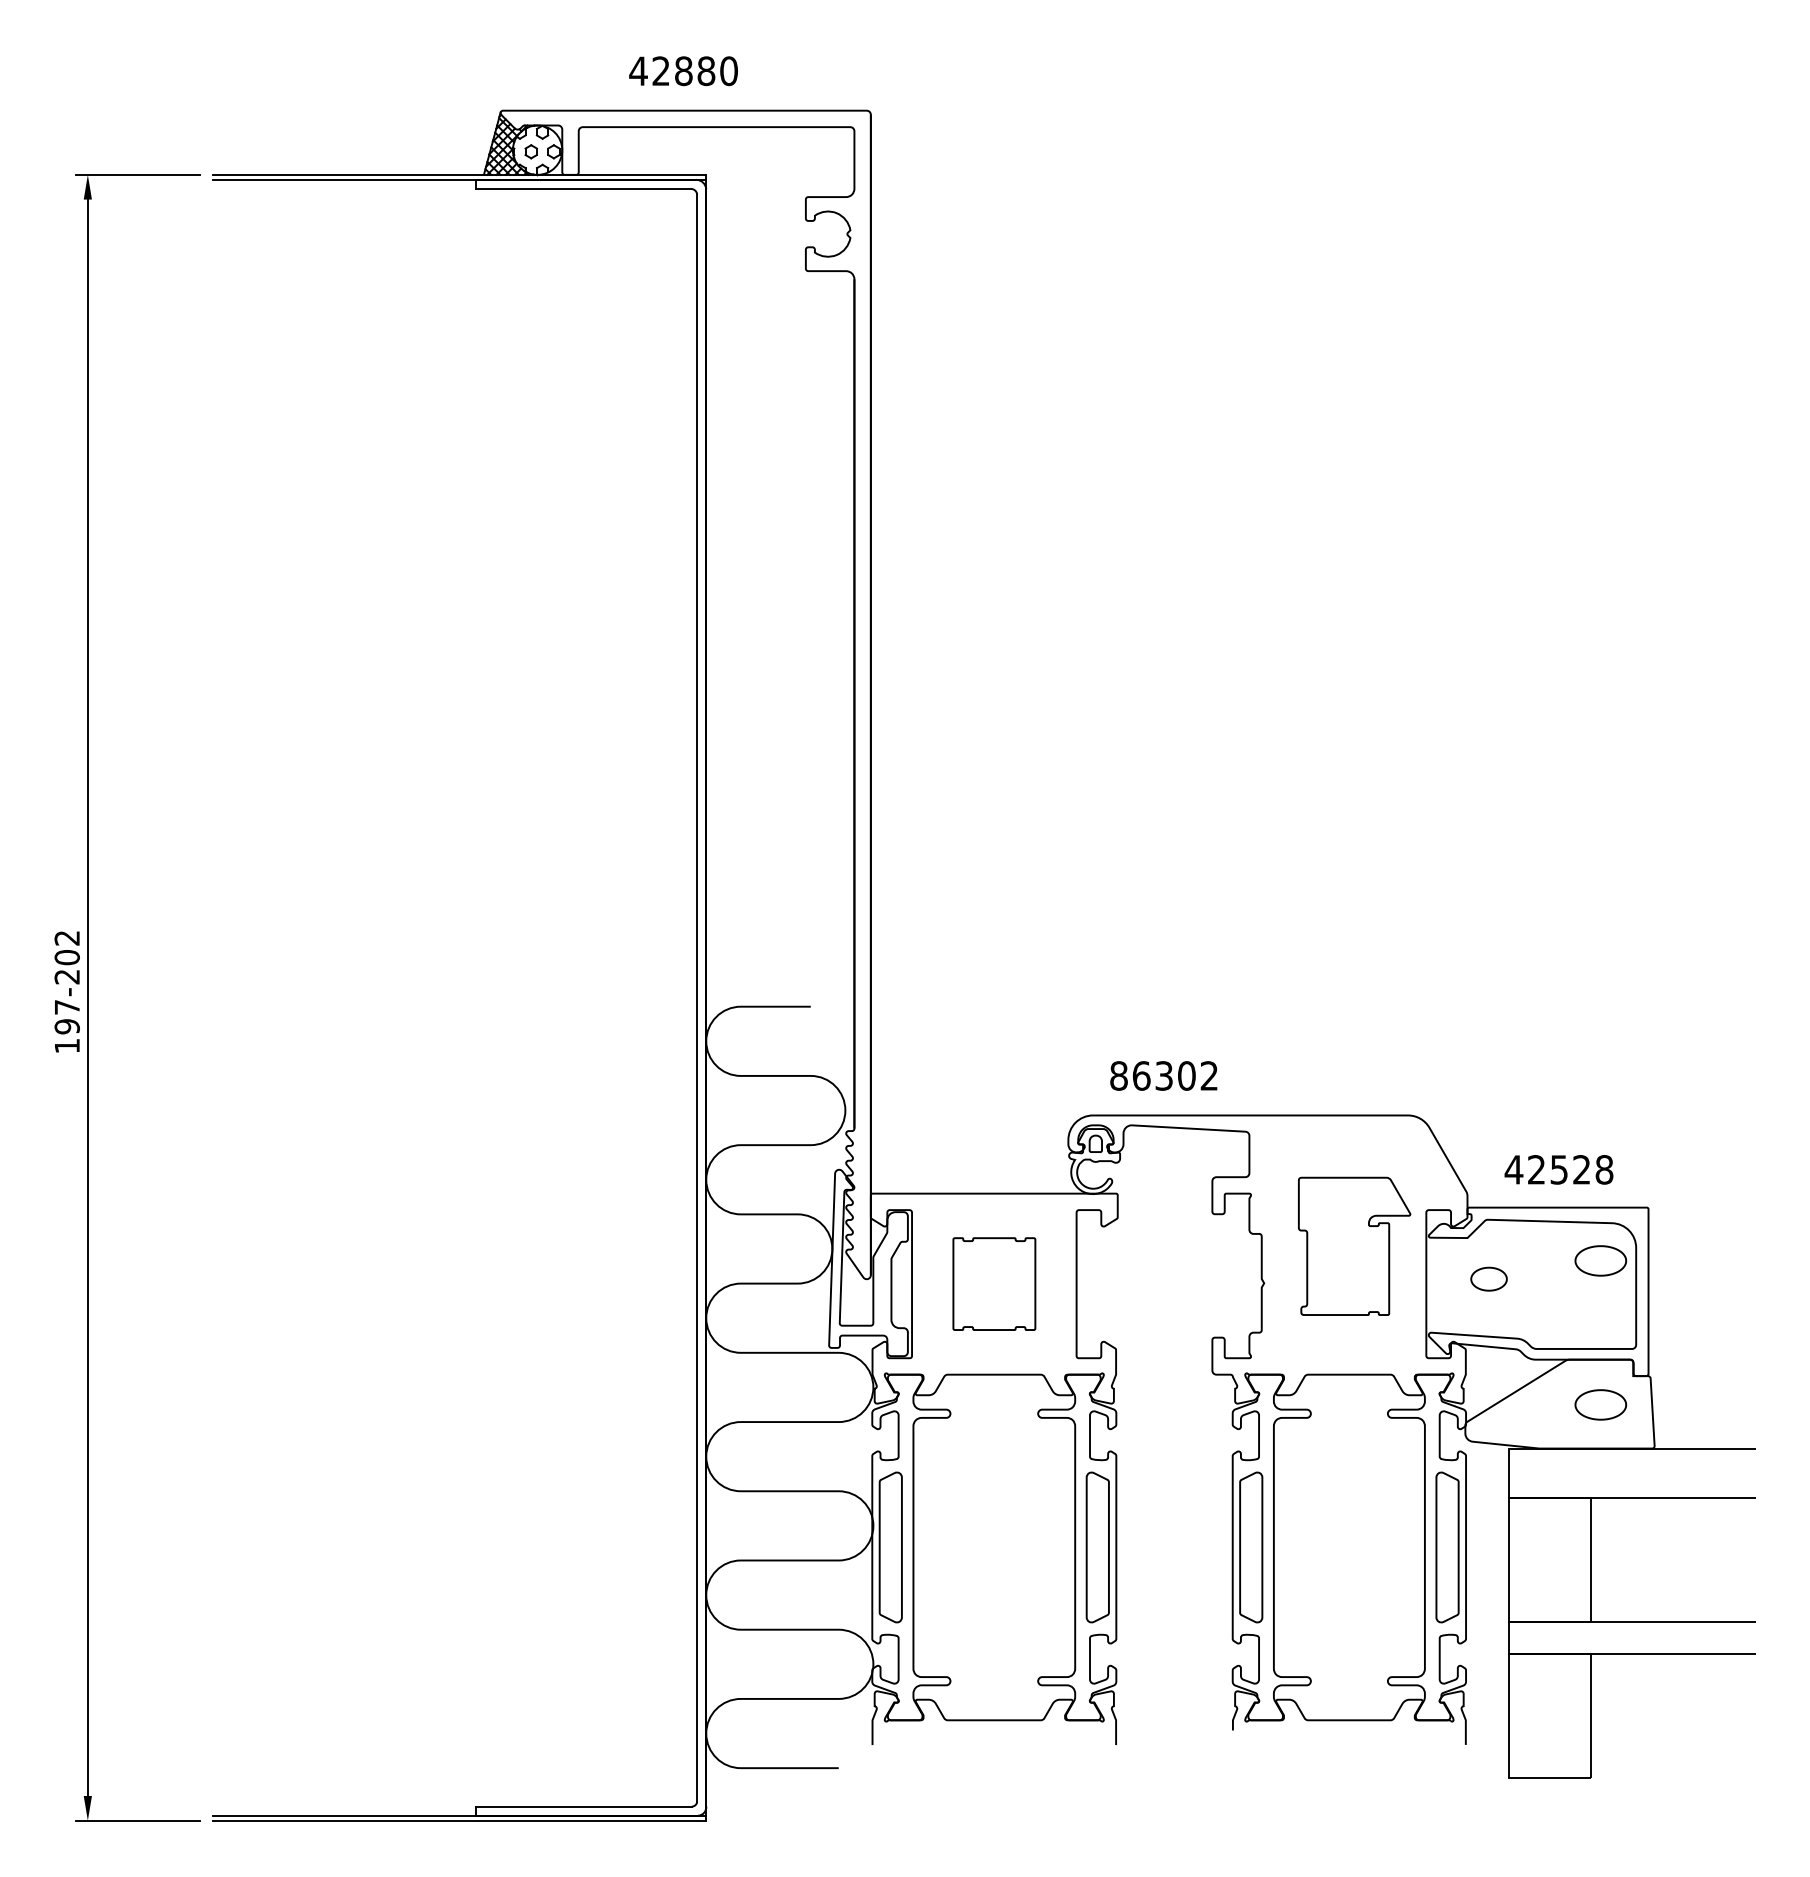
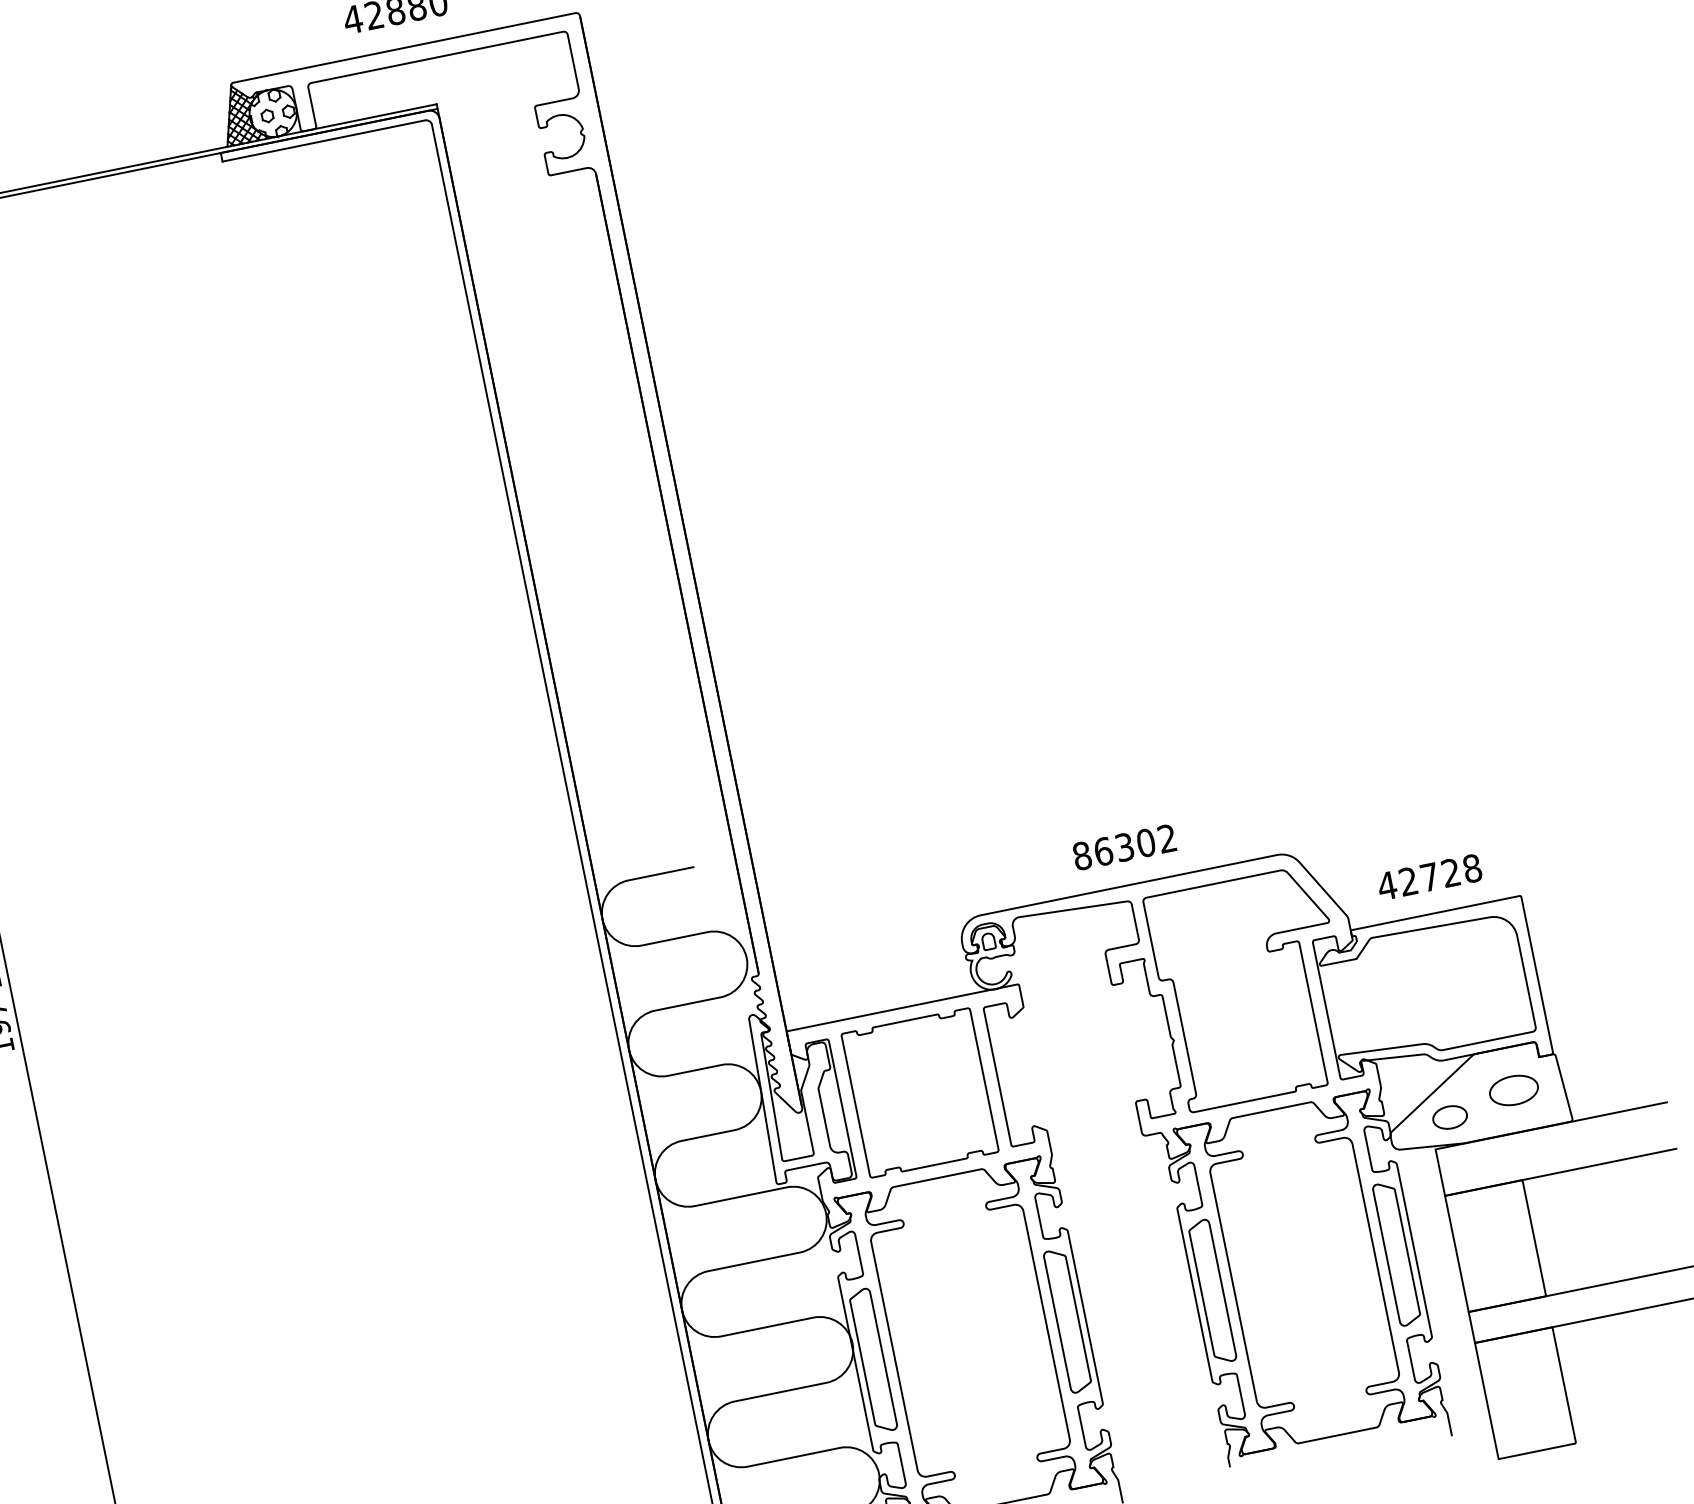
text: (1163, 1075) -> (1124, 846), moved
text: (1558, 1169) -> (1429, 877), 42528 -> 42728
part: (1354, 1246) -> (1251, 988), size x1.67
part: (1600, 1260) -> (1486, 954), removed
part: (1488, 1278) -> (1449, 1116), moved
part: (994, 1283) -> (920, 1092), size x1.67

